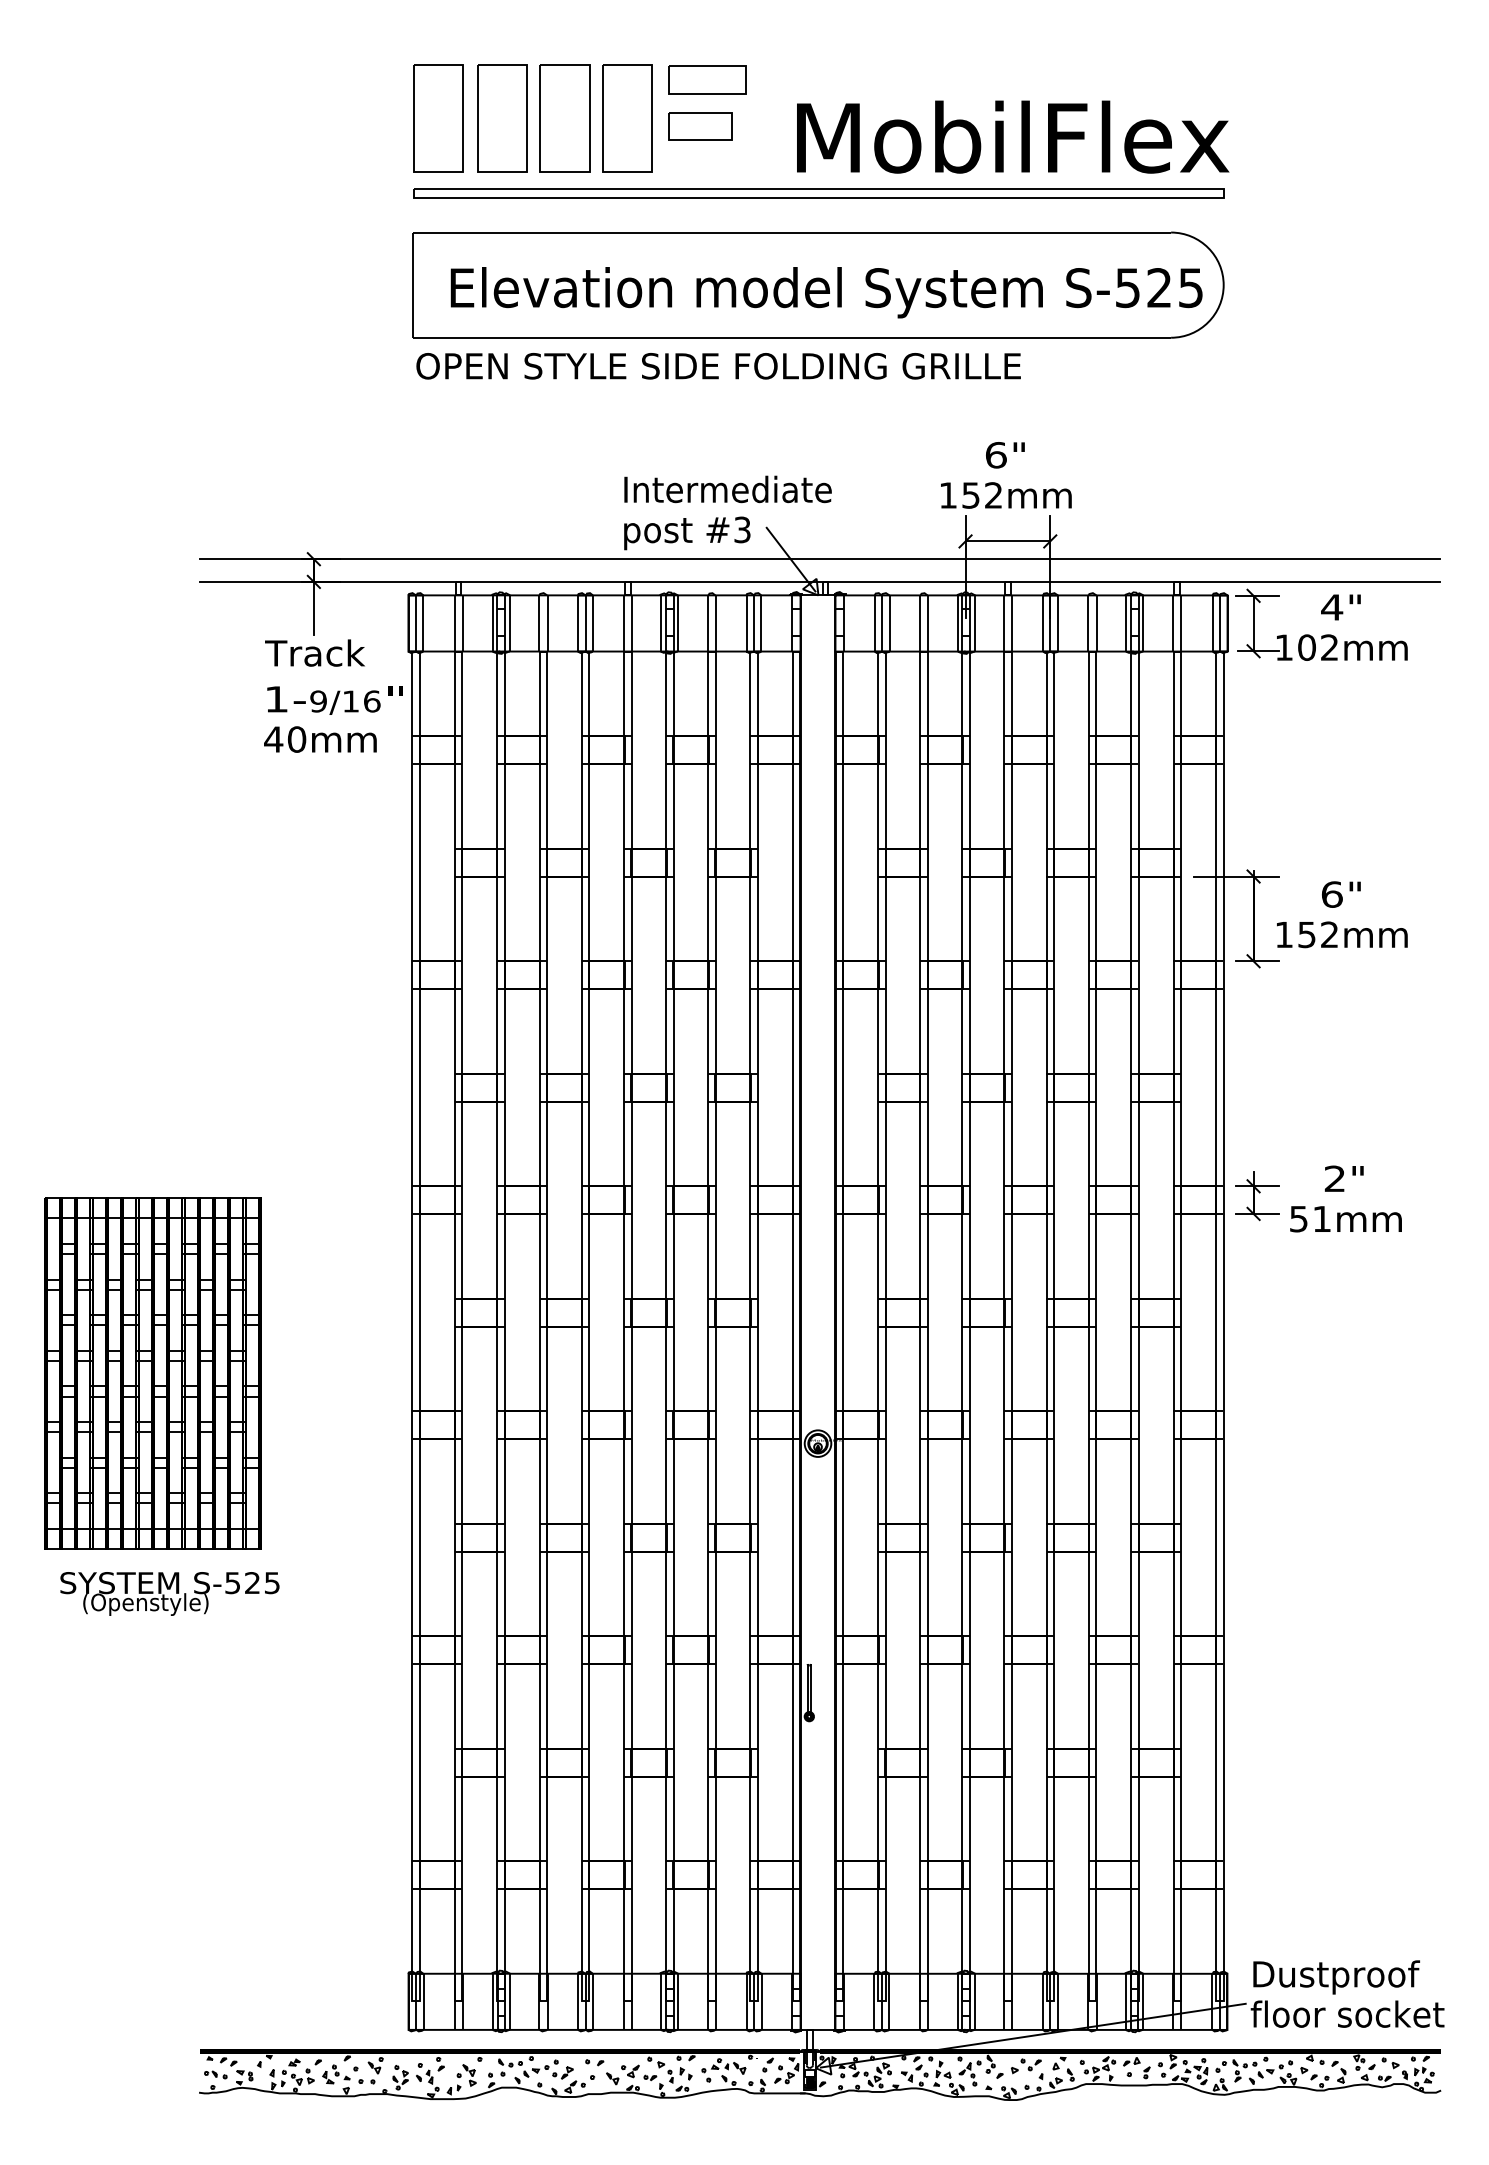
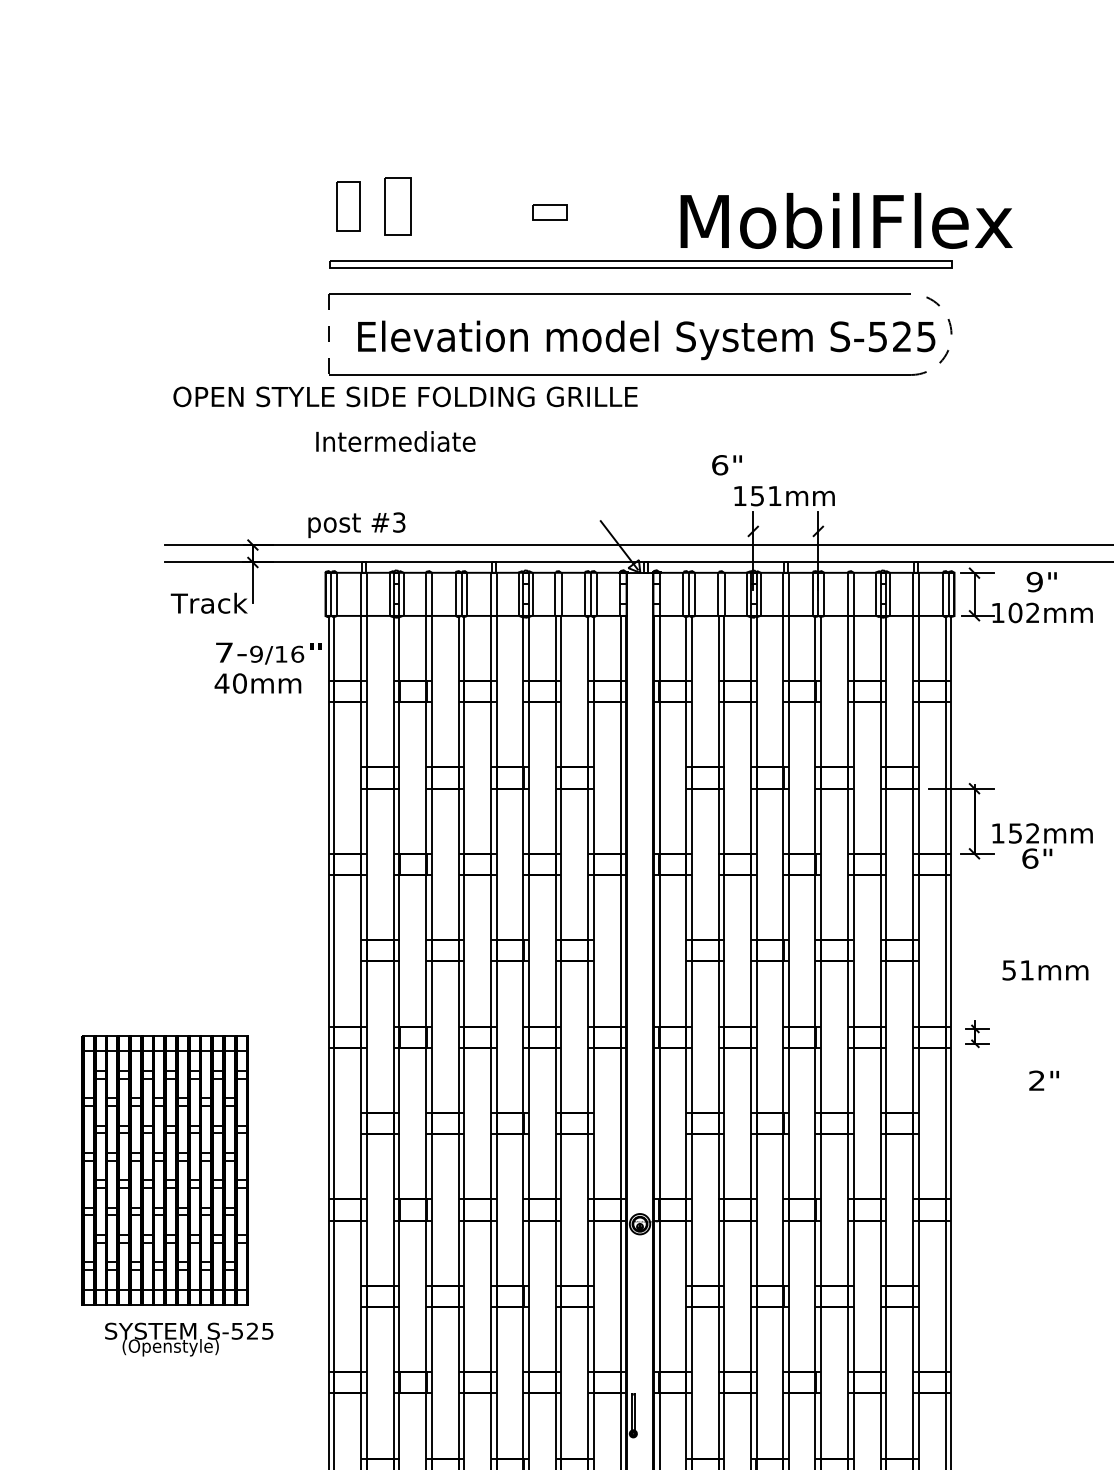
part: (707, 79) -> (555, 176), removed
part: (438, 118) -> (348, 206), size x0.6
part: (502, 118) -> (397, 206), size x0.7
part: (564, 118) -> (445, 206), removed
part: (627, 118) -> (493, 206), removed
part: (700, 126) -> (549, 212), size x0.7
text: (1013, 136) -> (846, 220), moved
line: (413, 285) -> (329, 334), solid -> dashed
arc: (1223, 285) -> (951, 334), solid -> dashed
text: (718, 366) -> (405, 397), moved
text: (1005, 455) -> (727, 465), moved
text: (727, 489) -> (395, 441), moved
text: (993, 495) -> (774, 496), 152mm -> 151mm
text: (687, 533) -> (357, 525), moved
line: (1007, 541) -> (785, 531), removed
text: (1332, 607) -> (1035, 582), 4" -> 9"
text: (314, 652) -> (208, 602), moved
text: (276, 699) -> (224, 652), 1- -> 7-
text: (1341, 894) -> (1037, 858), moved
text: (1343, 1178) -> (1043, 1080), moved
part: (1257, 1196) -> (977, 1034), size x0.7
text: (1345, 1219) -> (1045, 970), moved
part: (152, 1373) -> (165, 1170), moved
text: (169, 1593) -> (188, 1339), moved

